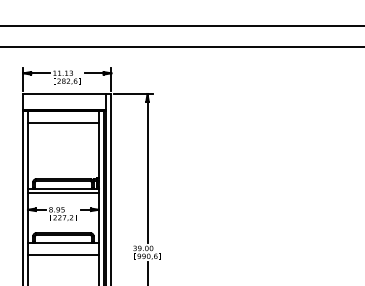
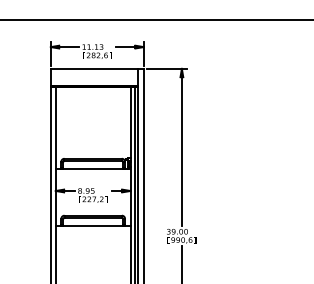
line: (62, 122) -> (92, 98), removed
line: (62, 193) -> (92, 173), removed
line: (62, 255) -> (92, 239), removed

